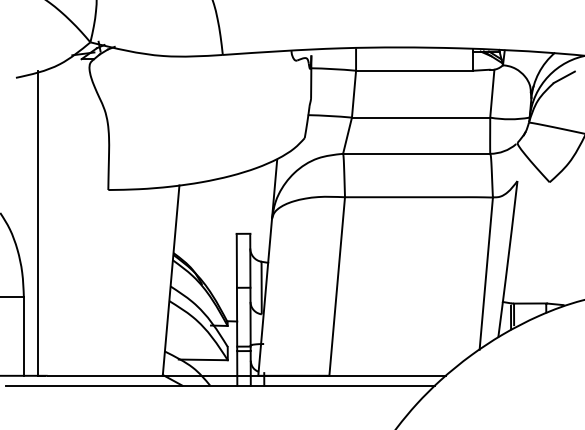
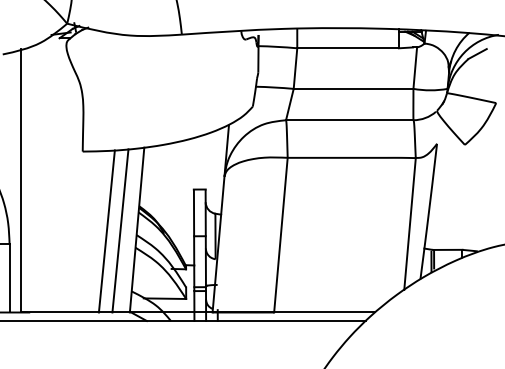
line: (136, 281) -> (107, 230), added
line: (151, 281) -> (120, 230), added

